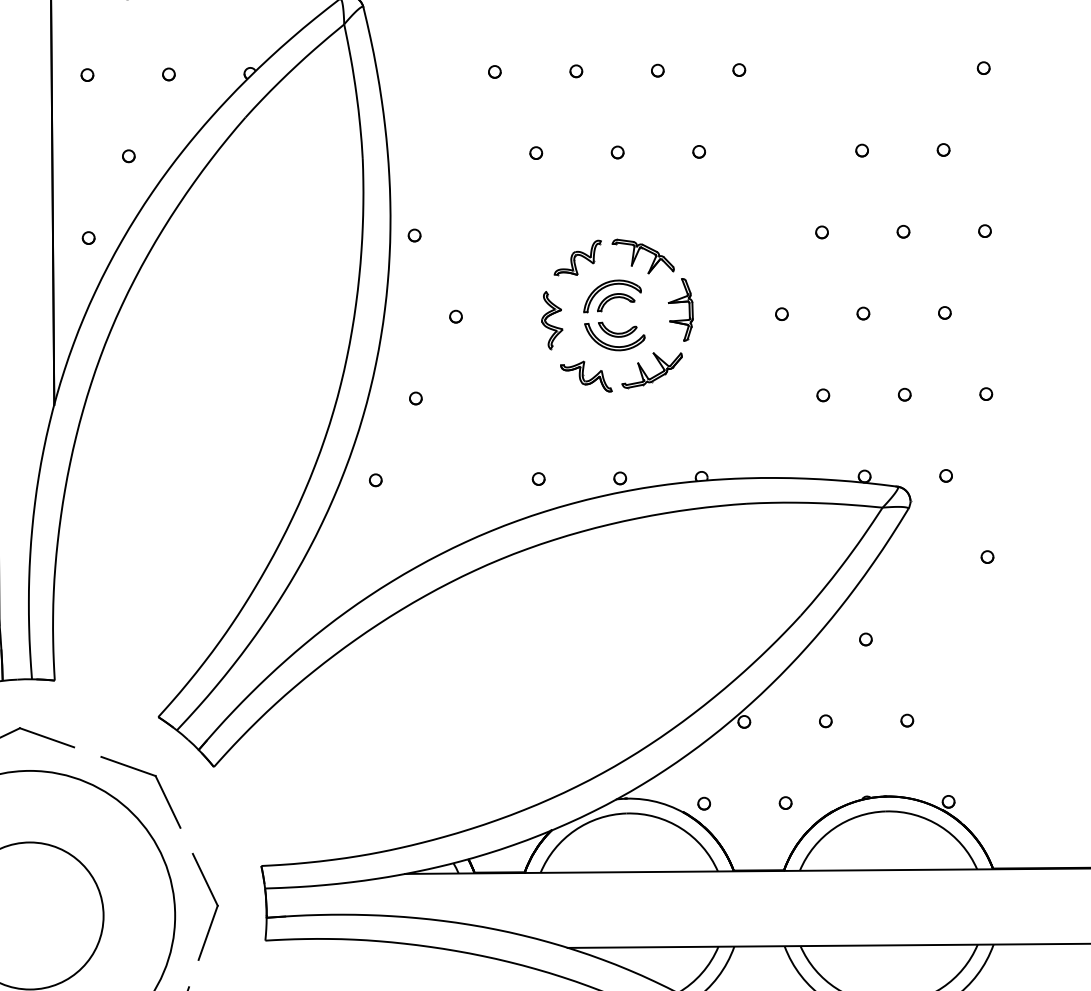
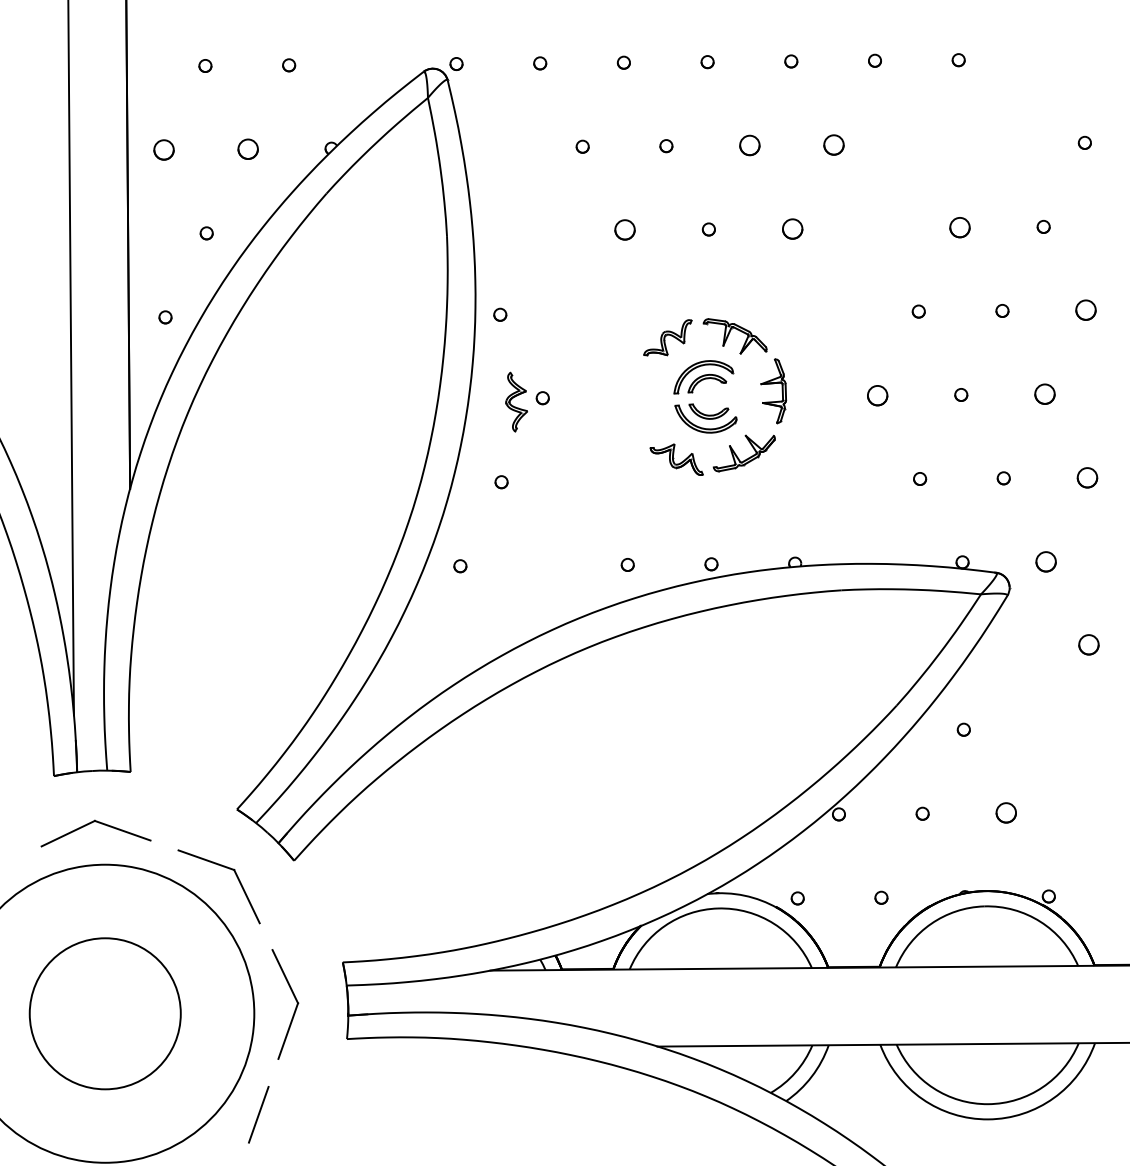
circle: (739, 69) -> (833, 144), size x1.6
circle: (658, 70) -> (750, 145), size x1.6
circle: (87, 74) -> (164, 149), size x1.6
circle: (168, 74) -> (247, 149), size x1.6
circle: (861, 150) -> (959, 227), size x1.6
circle: (699, 151) -> (792, 228), size x1.6
circle: (536, 153) -> (625, 230), size x1.6
circle: (985, 231) -> (1086, 310), size x1.6
circle: (944, 313) -> (1044, 394), size x1.6
circle: (781, 314) -> (877, 395), size x1.6
part: (552, 319) -> (516, 401), moved
circle: (986, 393) -> (1087, 477), size x1.6
circle: (946, 475) -> (1046, 561), size x1.6
circle: (987, 557) -> (1088, 645), size x1.6
circle: (907, 721) -> (1006, 813), size x1.6

